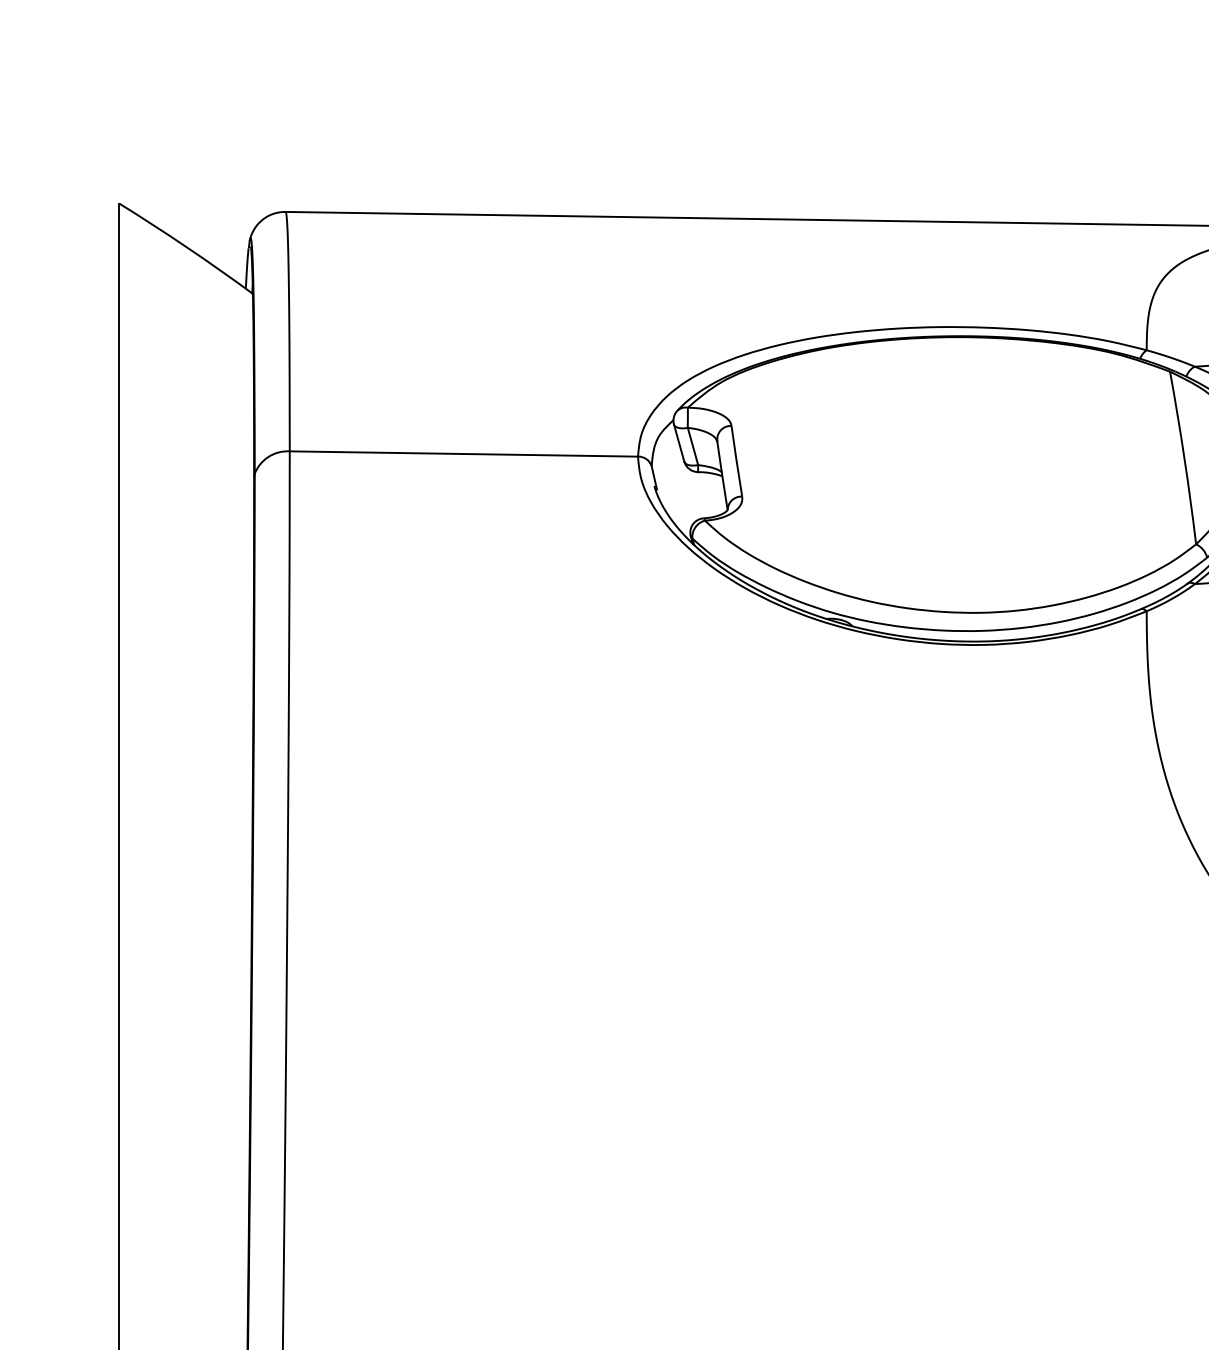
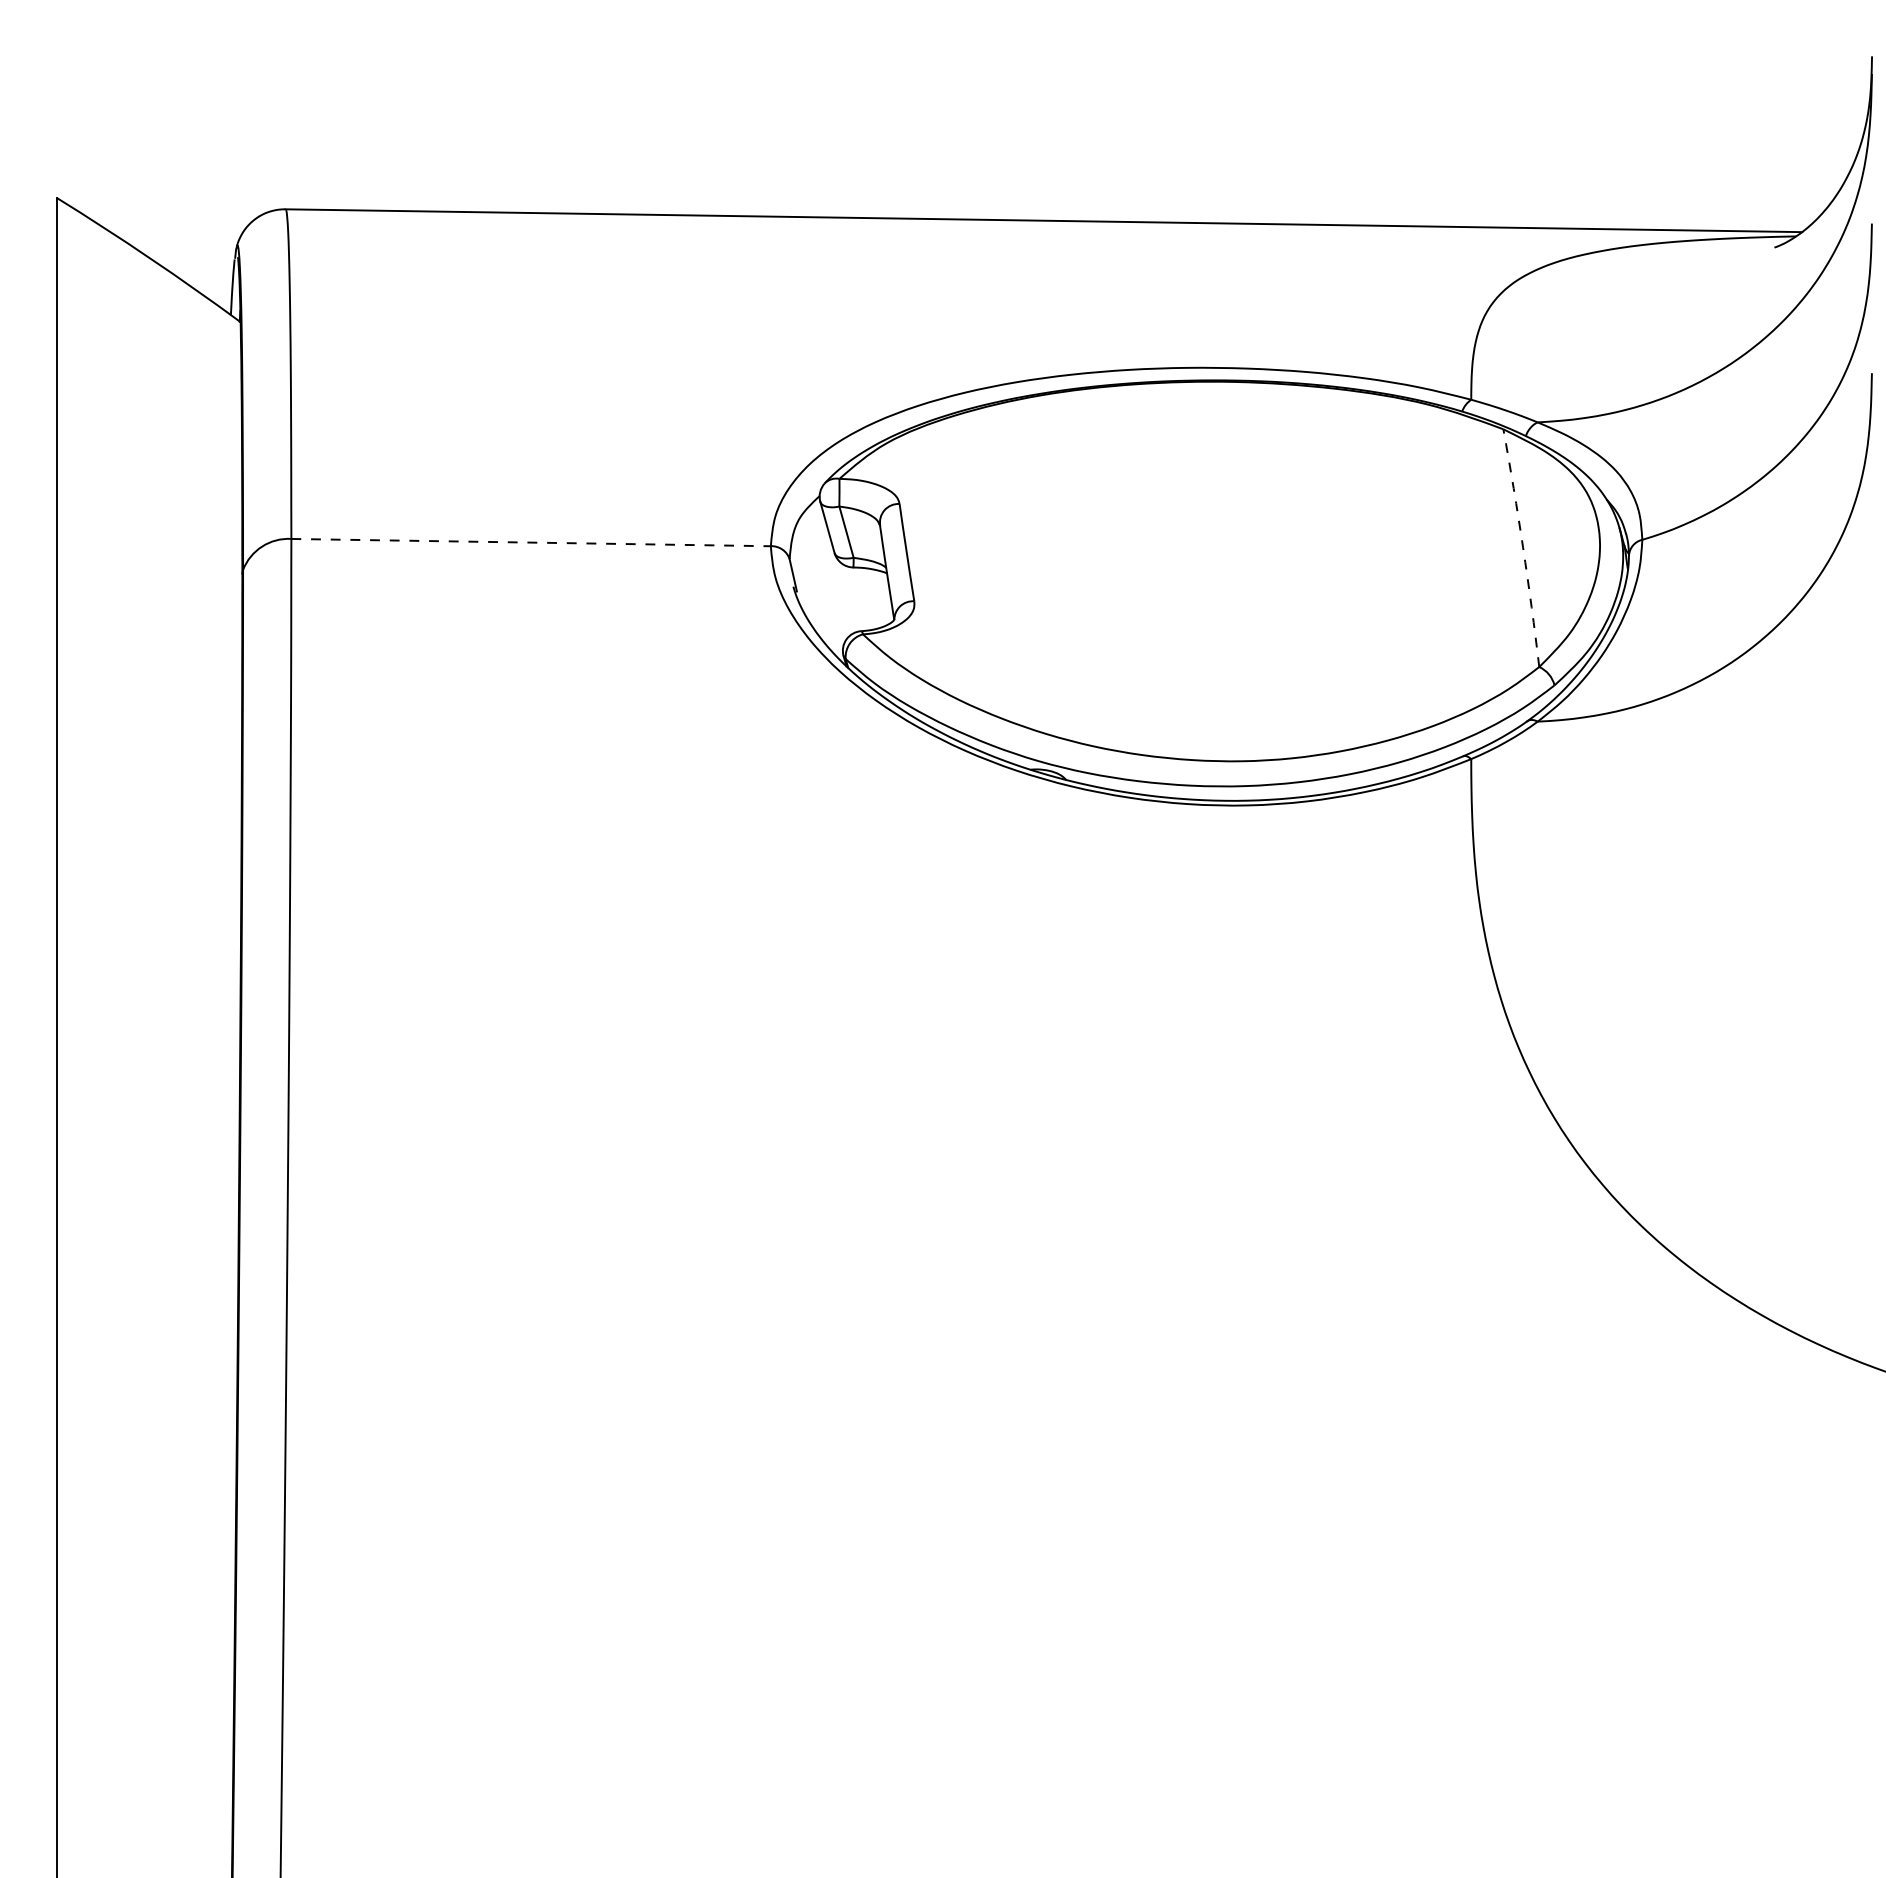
line: (464, 453) -> (531, 542), solid -> dashed
arc: (1184, 457) -> (1523, 547), solid -> dashed

